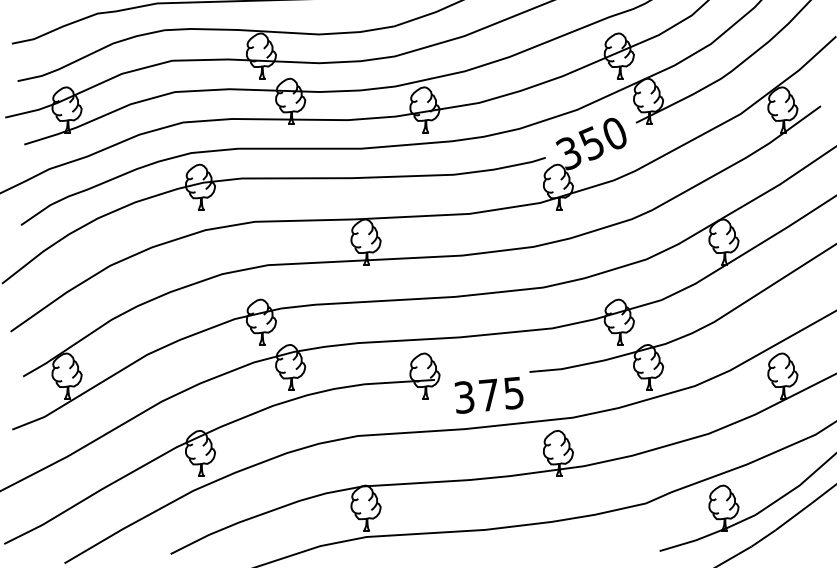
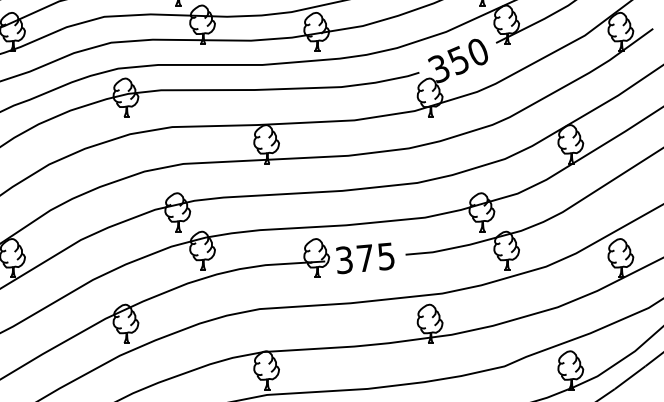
text: (488, 394) -> (364, 257), moved

